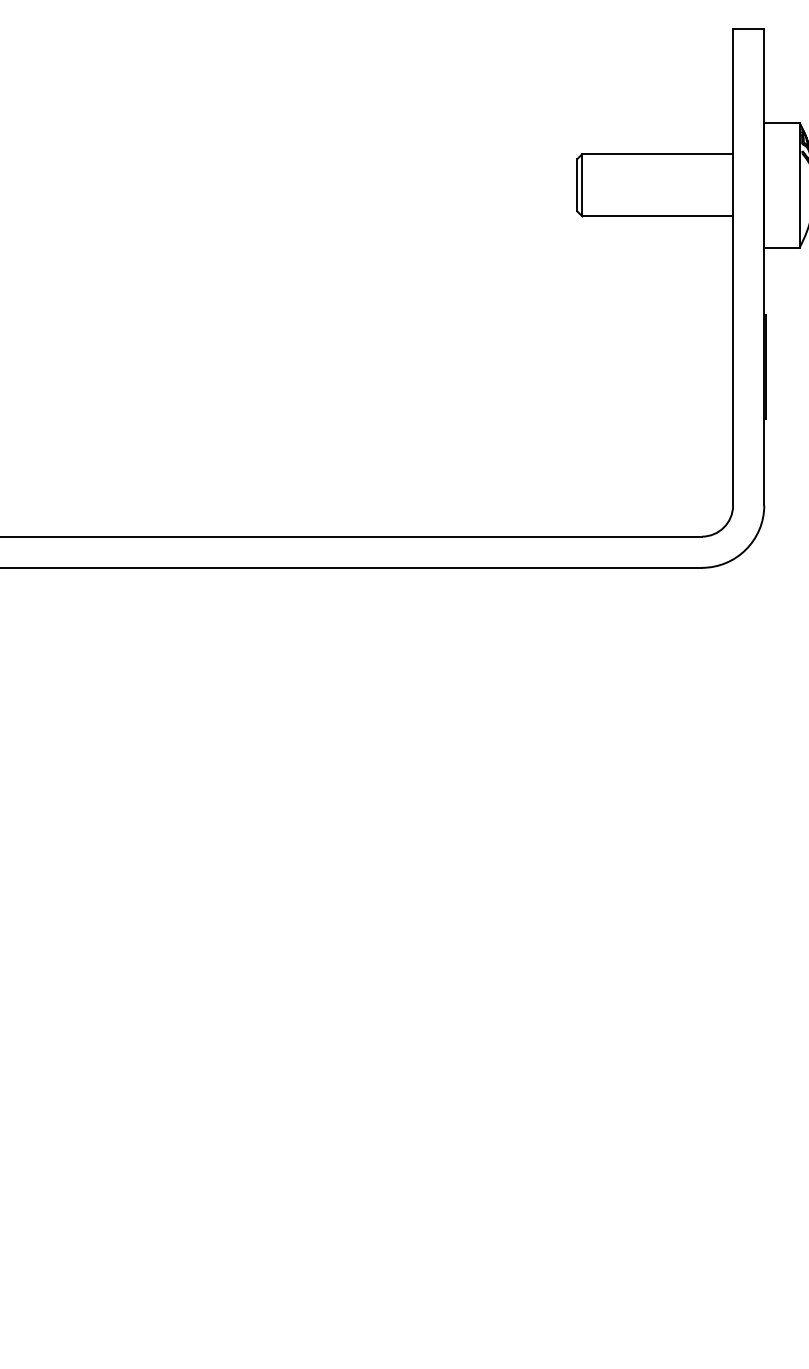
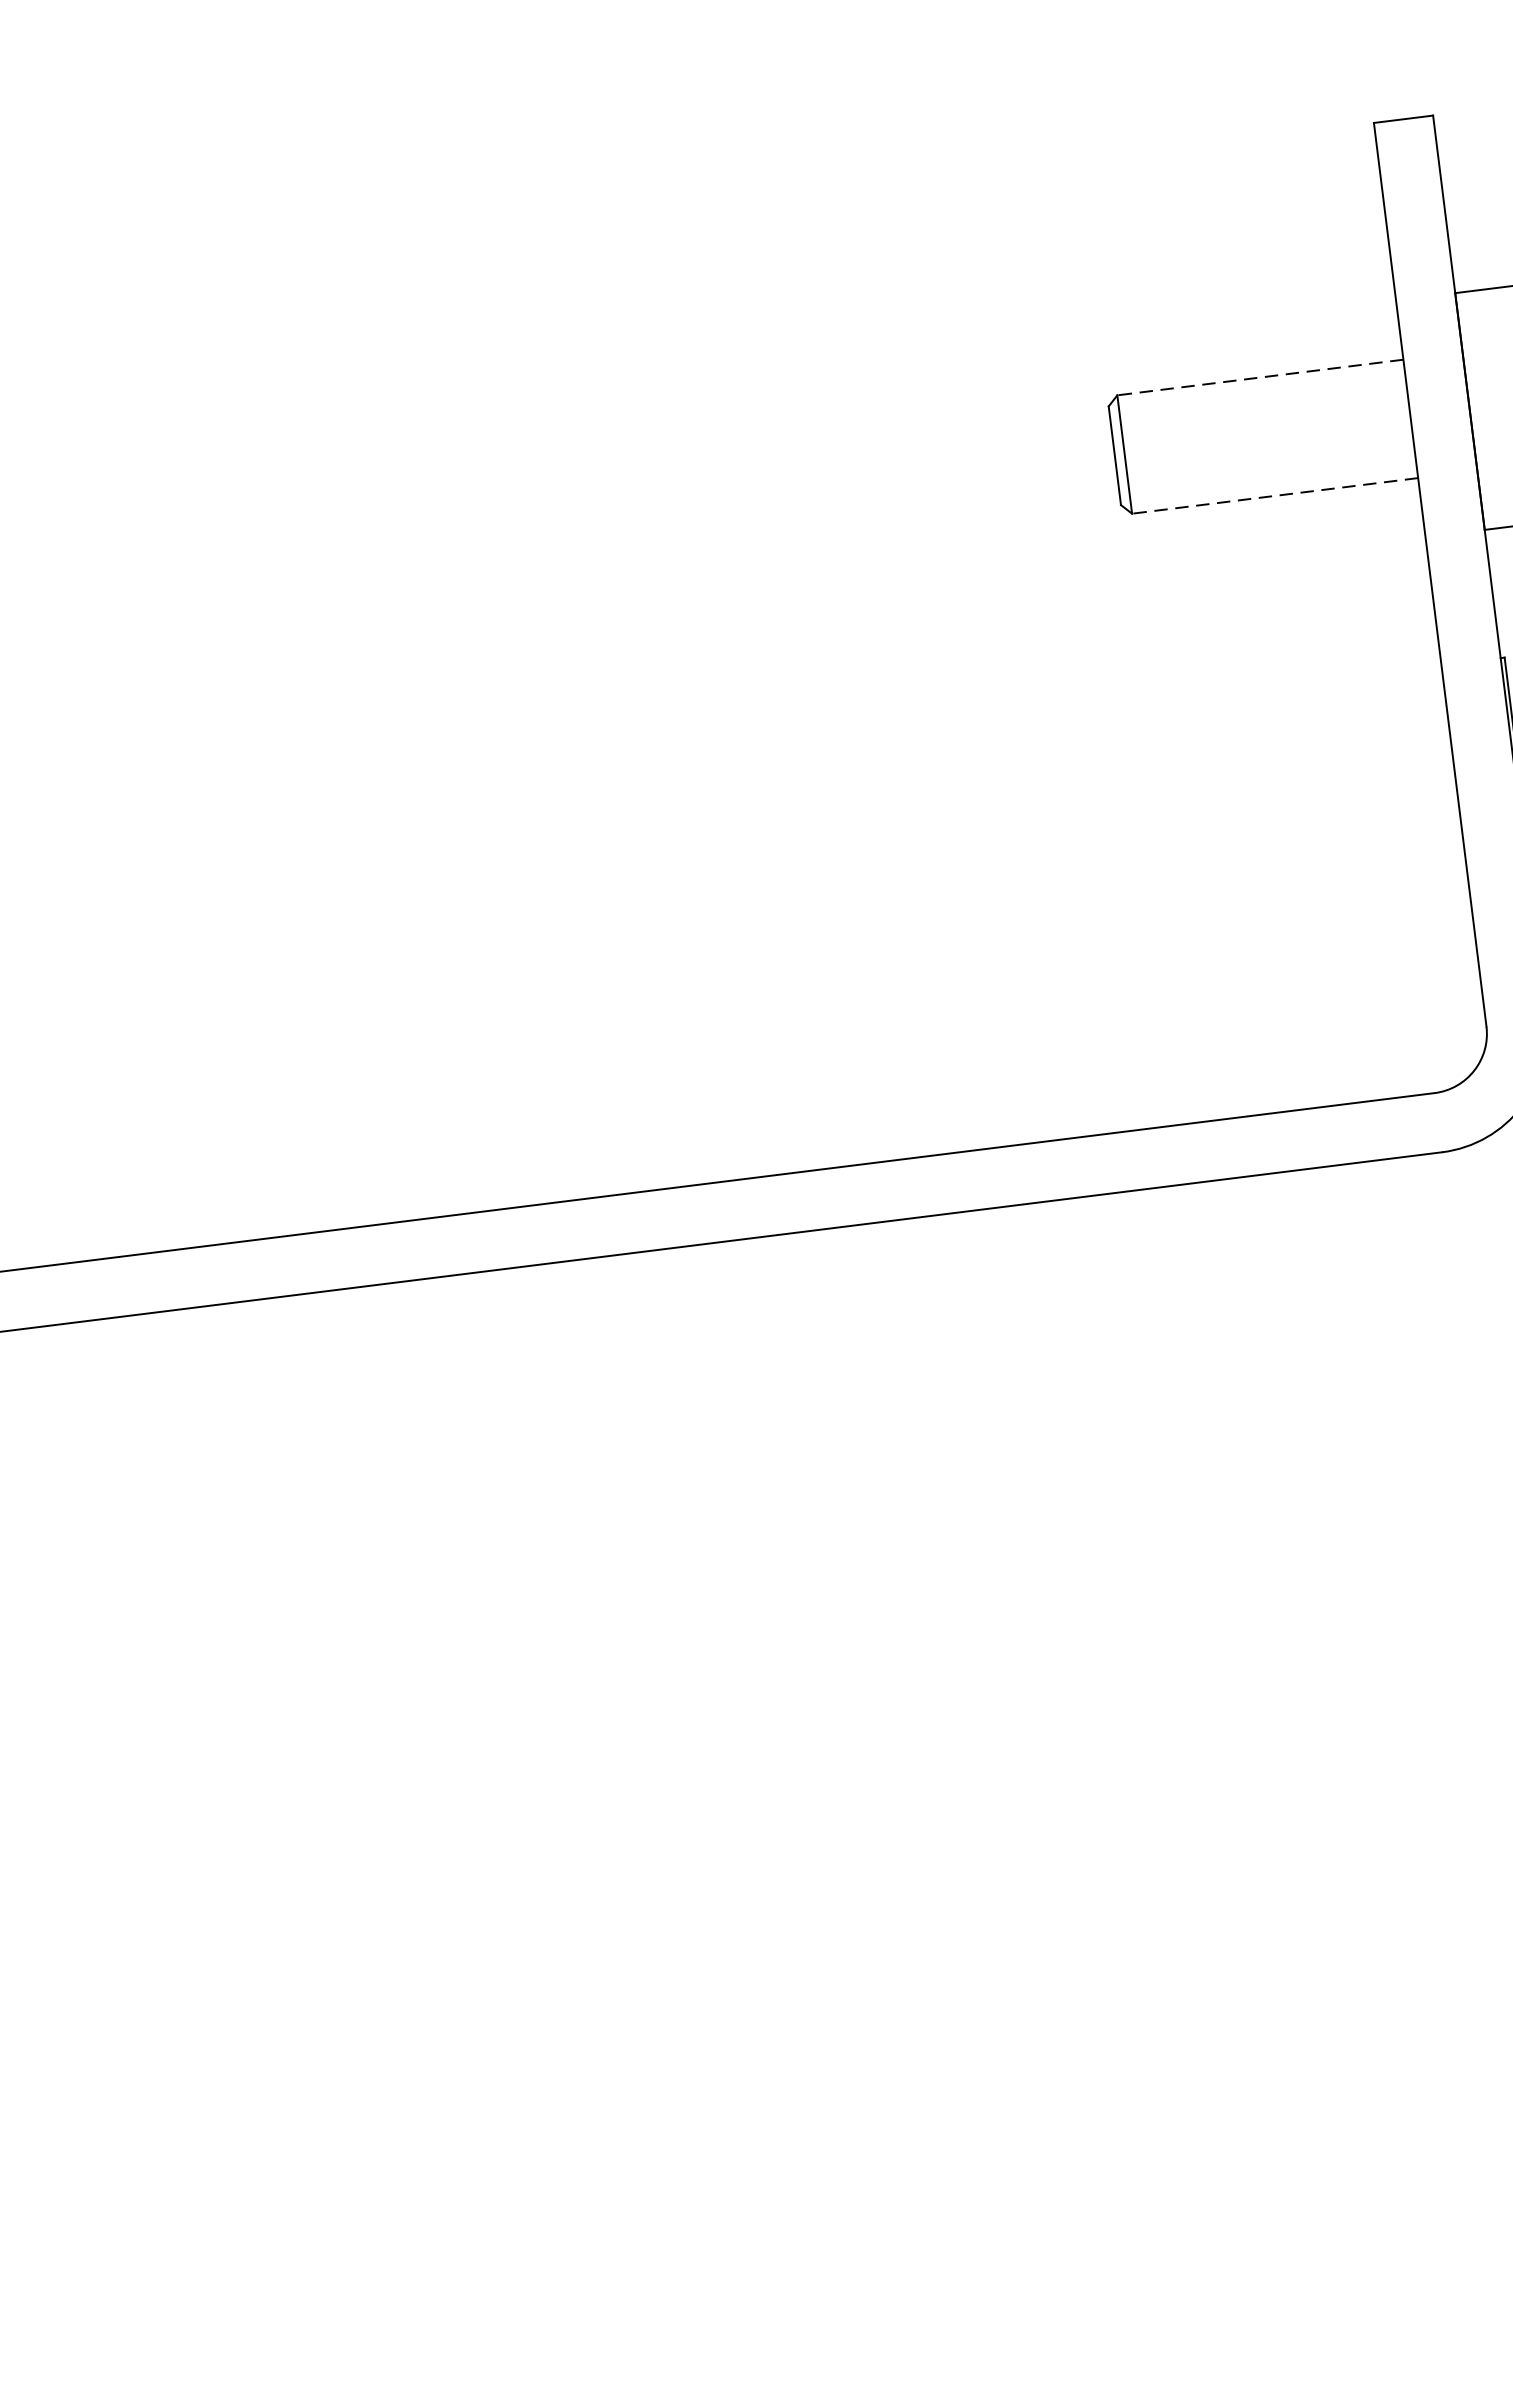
line: (657, 154) -> (1260, 378), solid -> dashed
line: (657, 216) -> (1274, 496), solid -> dashed

